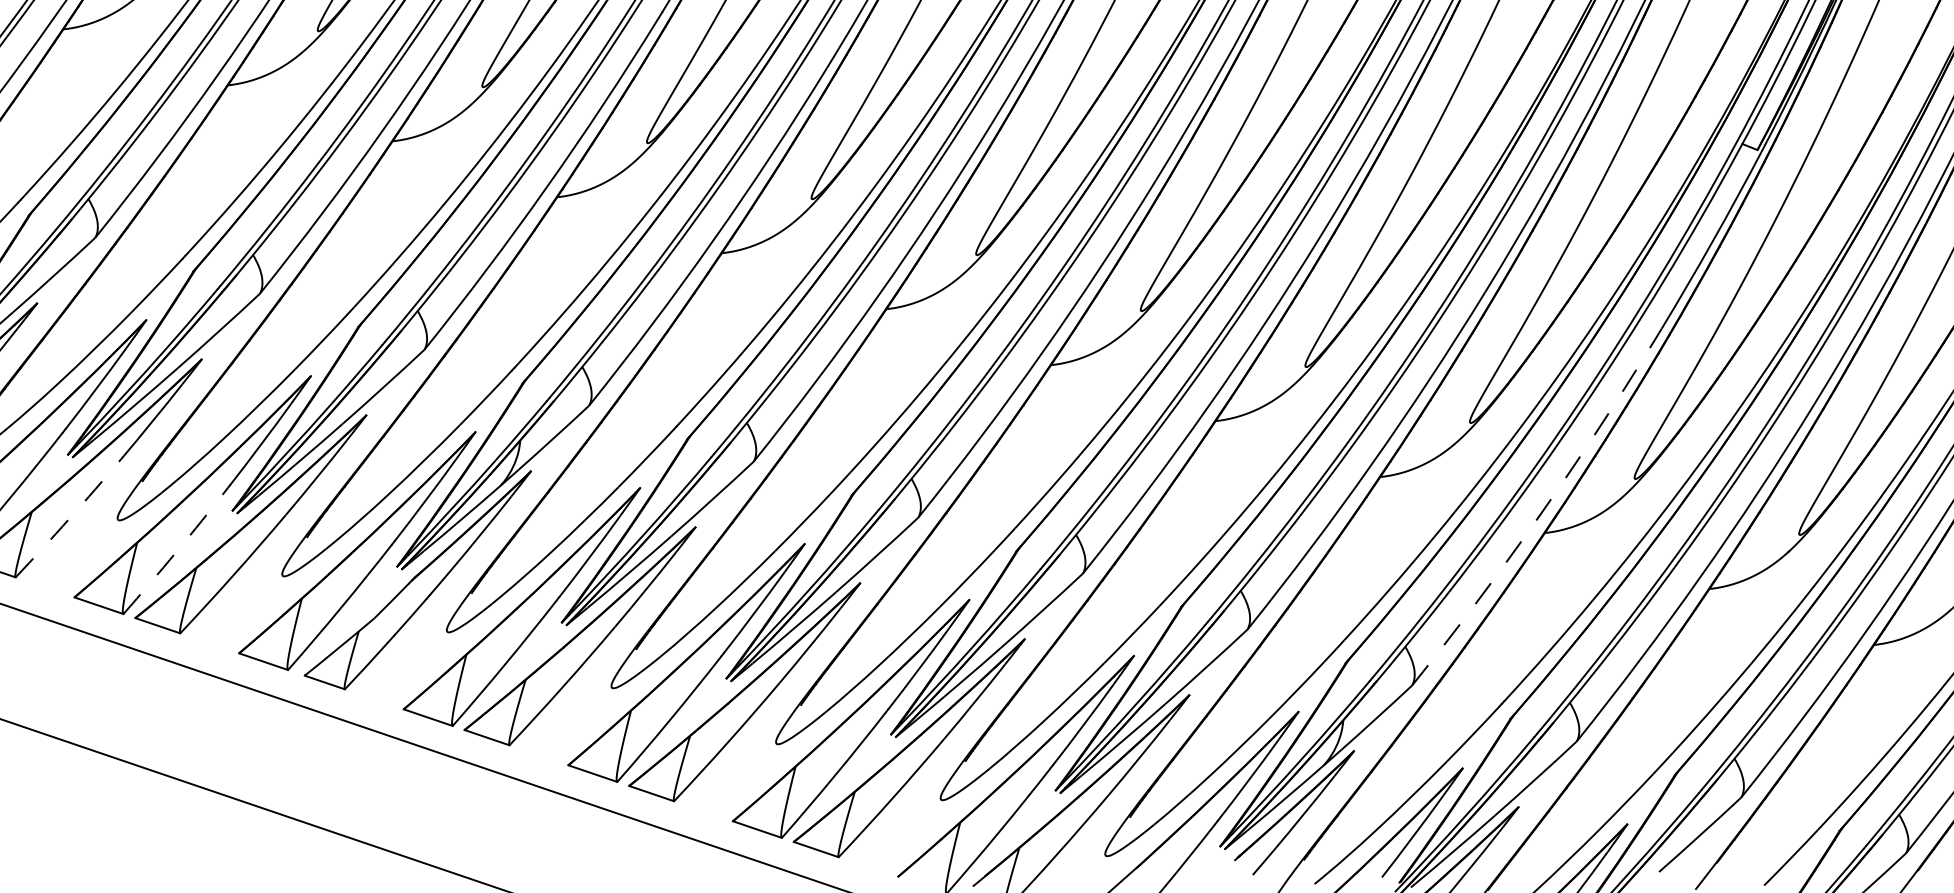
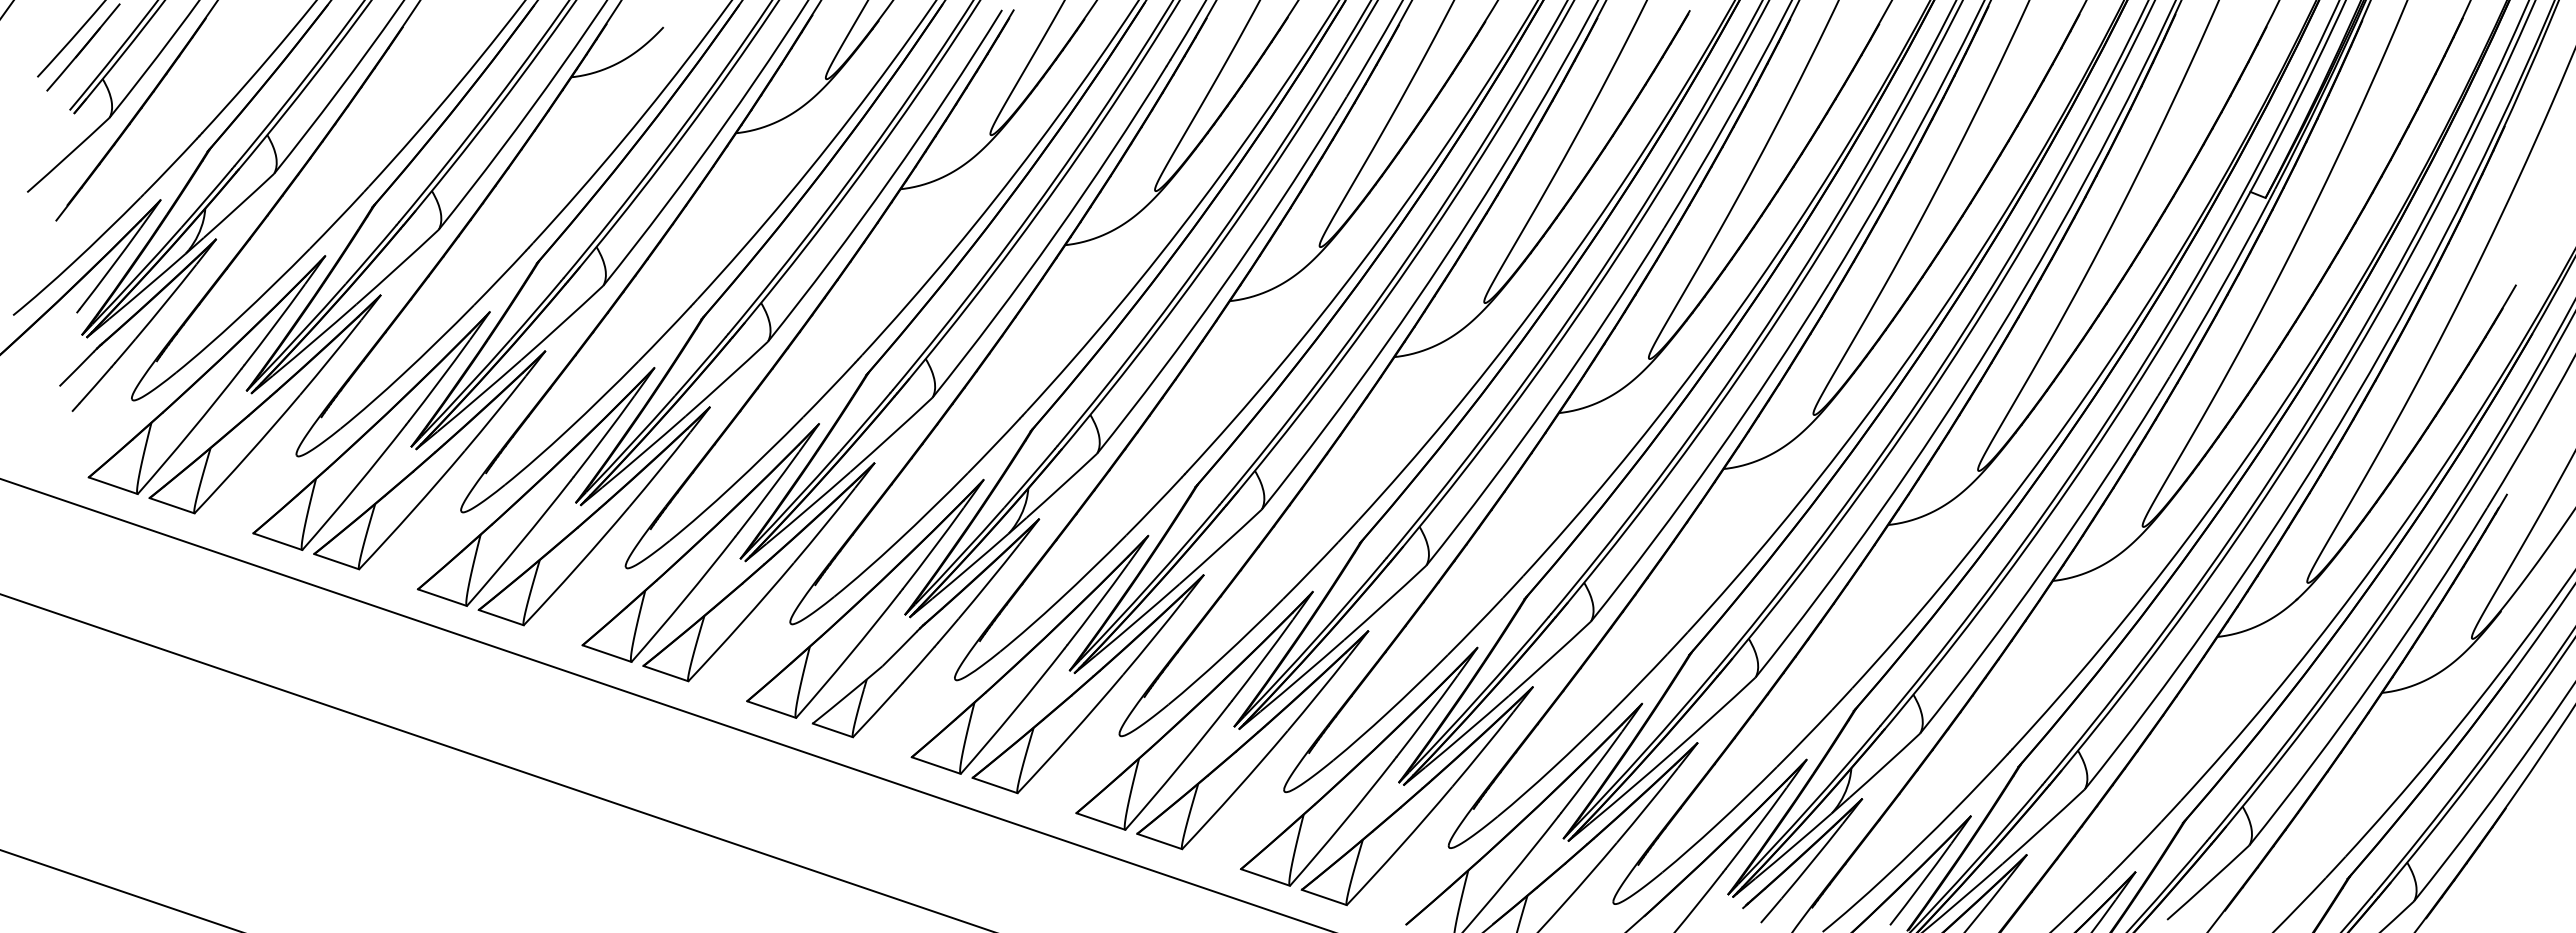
arc: (69, 518) -> (577, 566), dashed -> solid
arc: (1536, 520) -> (2044, 568), dashed -> solid
arc: (176, 551) -> (684, 599), dashed -> solid

